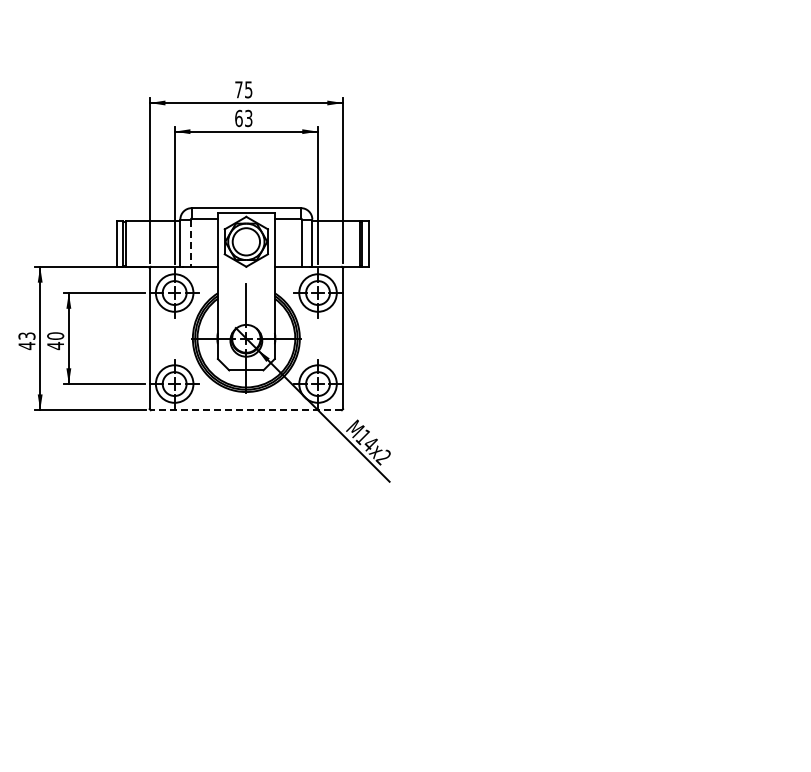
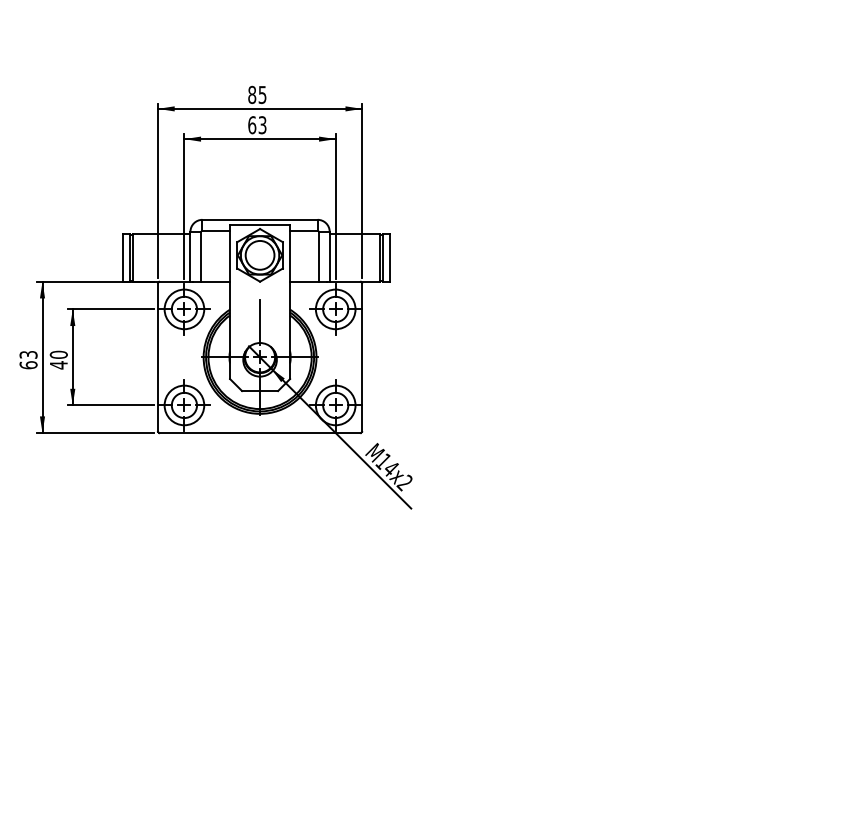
text: (238, 89) -> (251, 94), 75 -> 85
line: (190, 243) -> (201, 257), dashed -> solid
text: (26, 346) -> (28, 365), 43 -> 63
line: (246, 410) -> (260, 433), dashed -> solid

